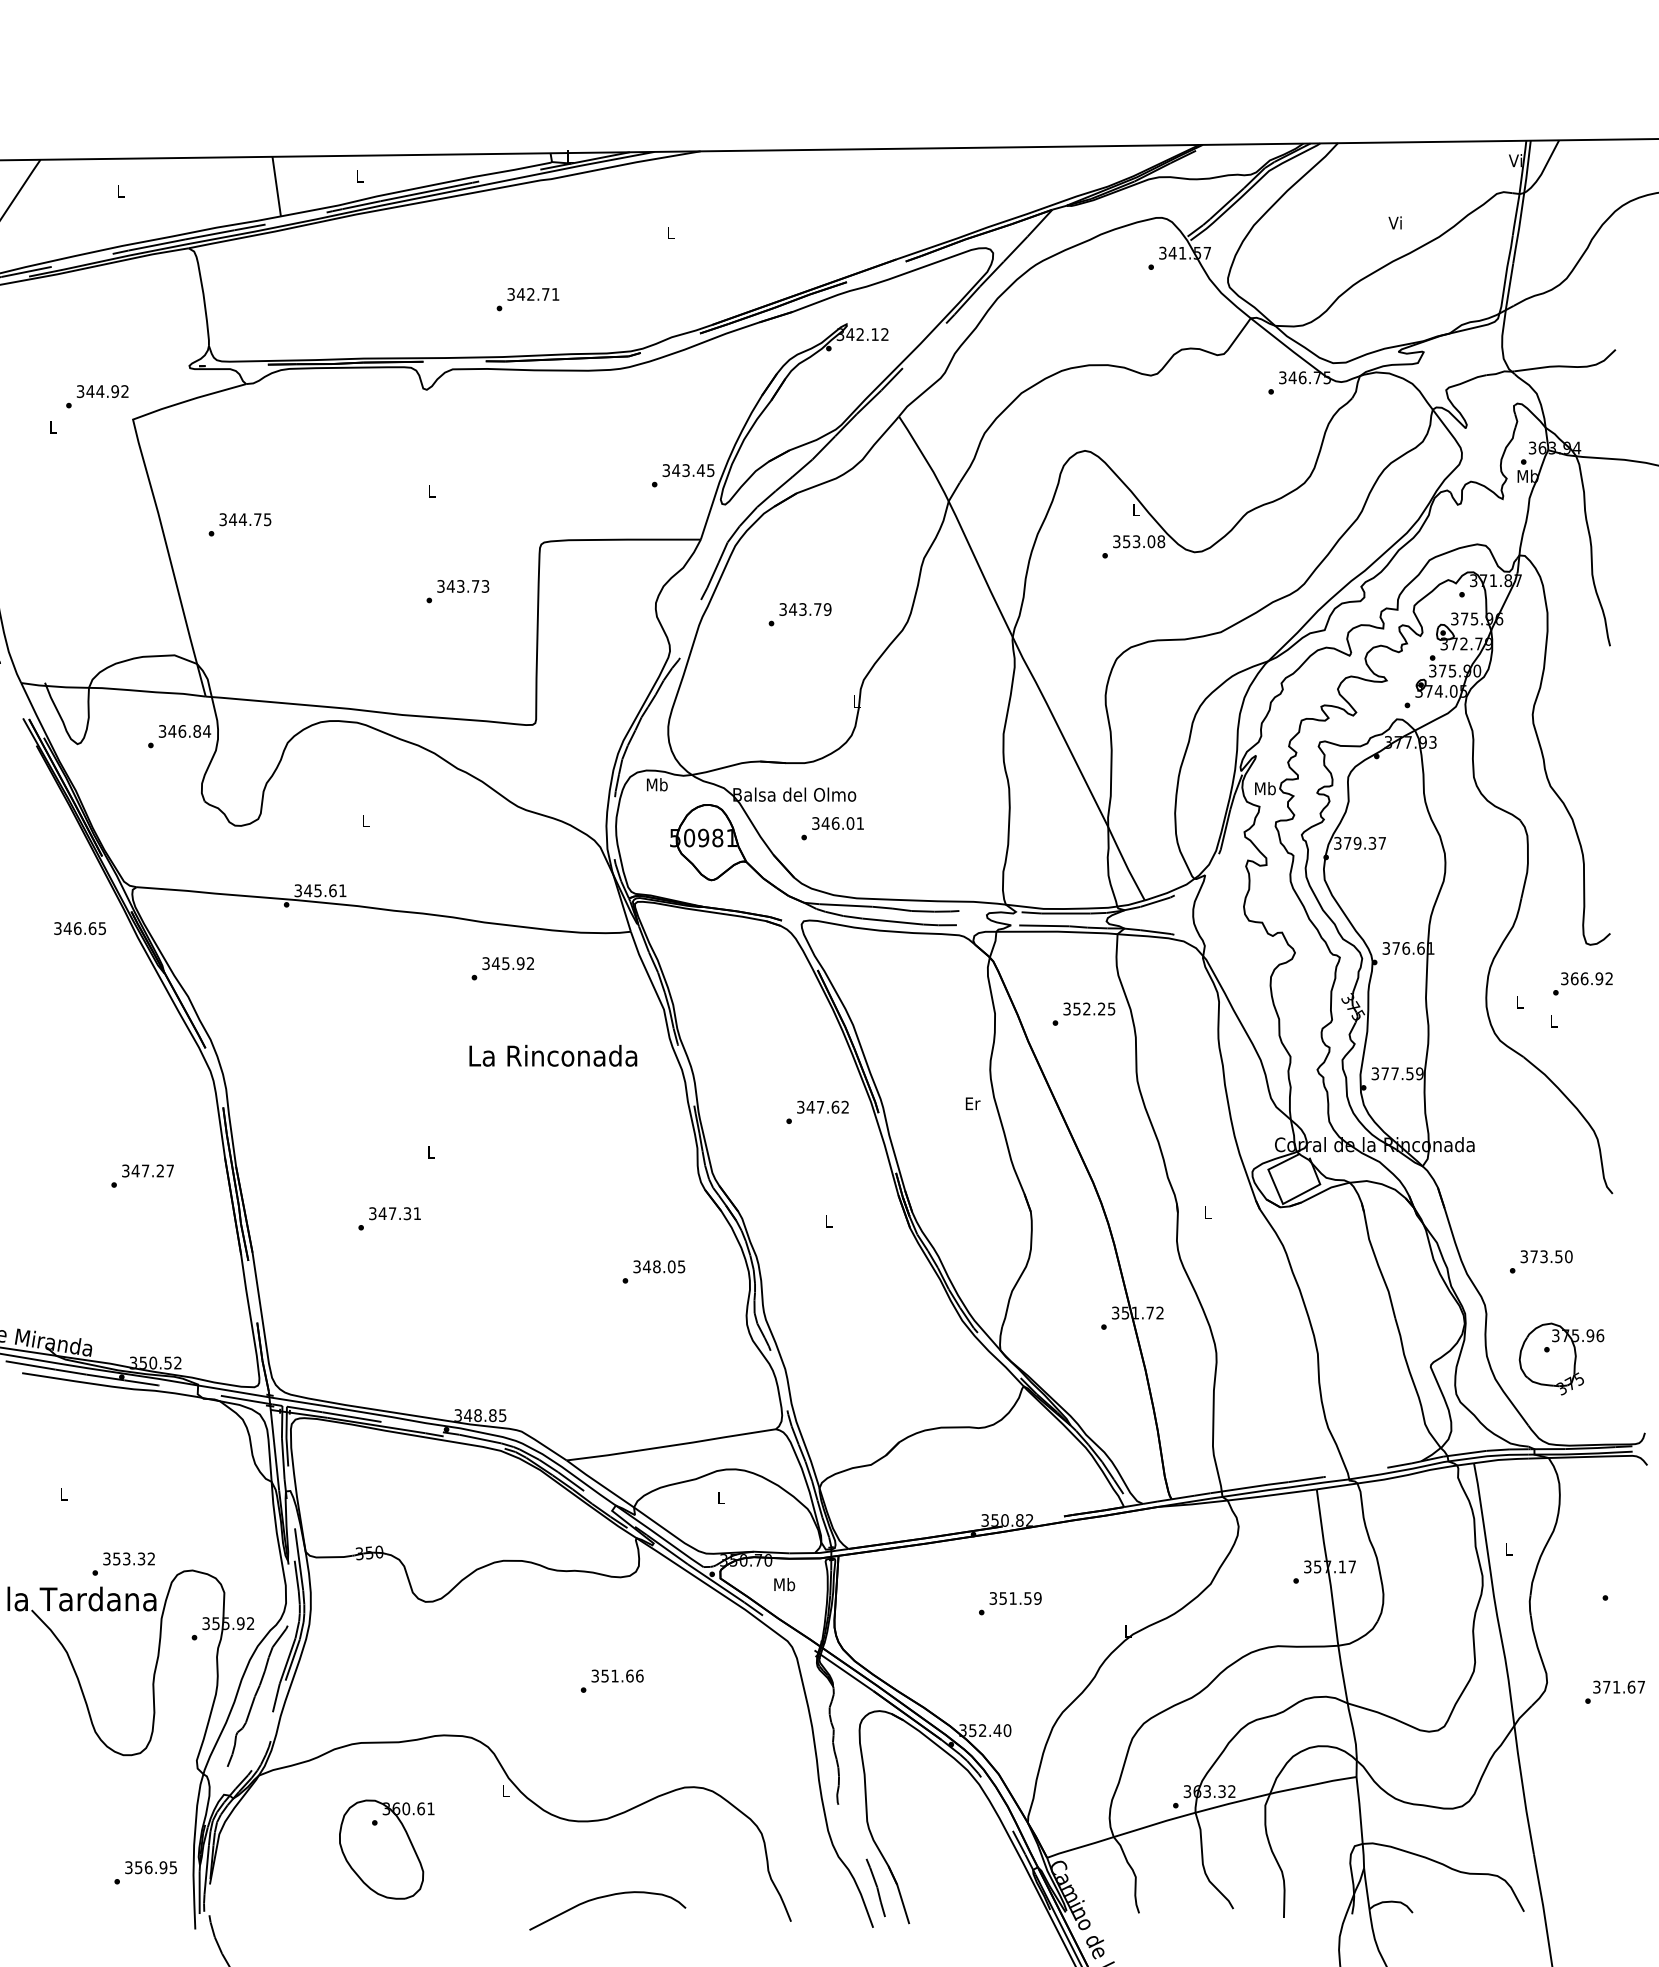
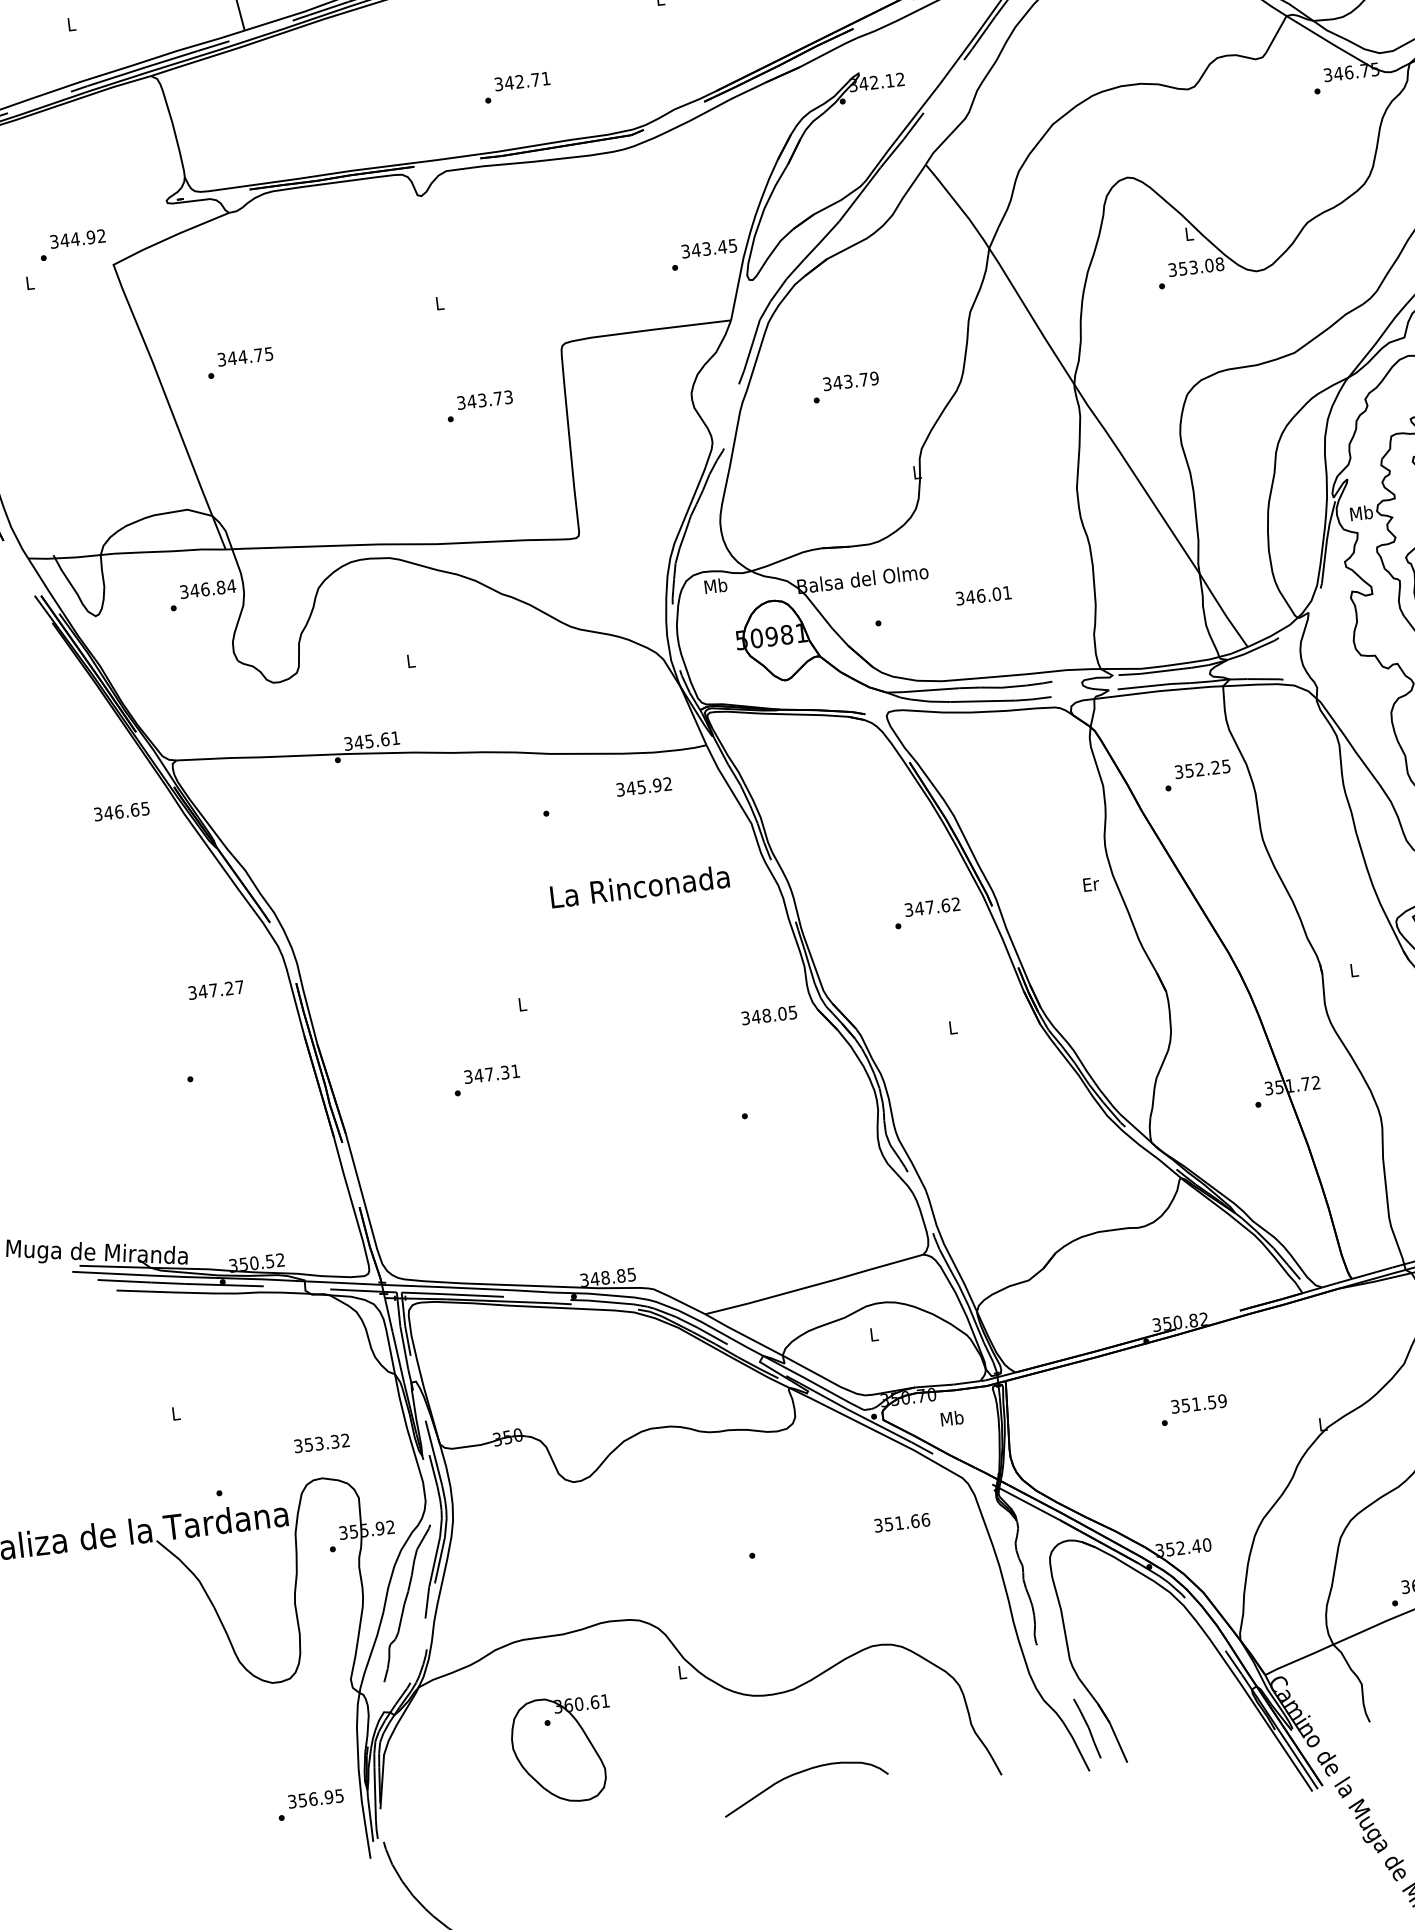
text: (837, 823) -> (983, 595), moved
text: (507, 963) -> (643, 786), moved
text: (147, 1170) -> (215, 989), moved
text: (659, 1266) -> (769, 1015), moved
text: (128, 1558) -> (321, 1442), moved
text: (617, 1675) -> (902, 1522), moved

